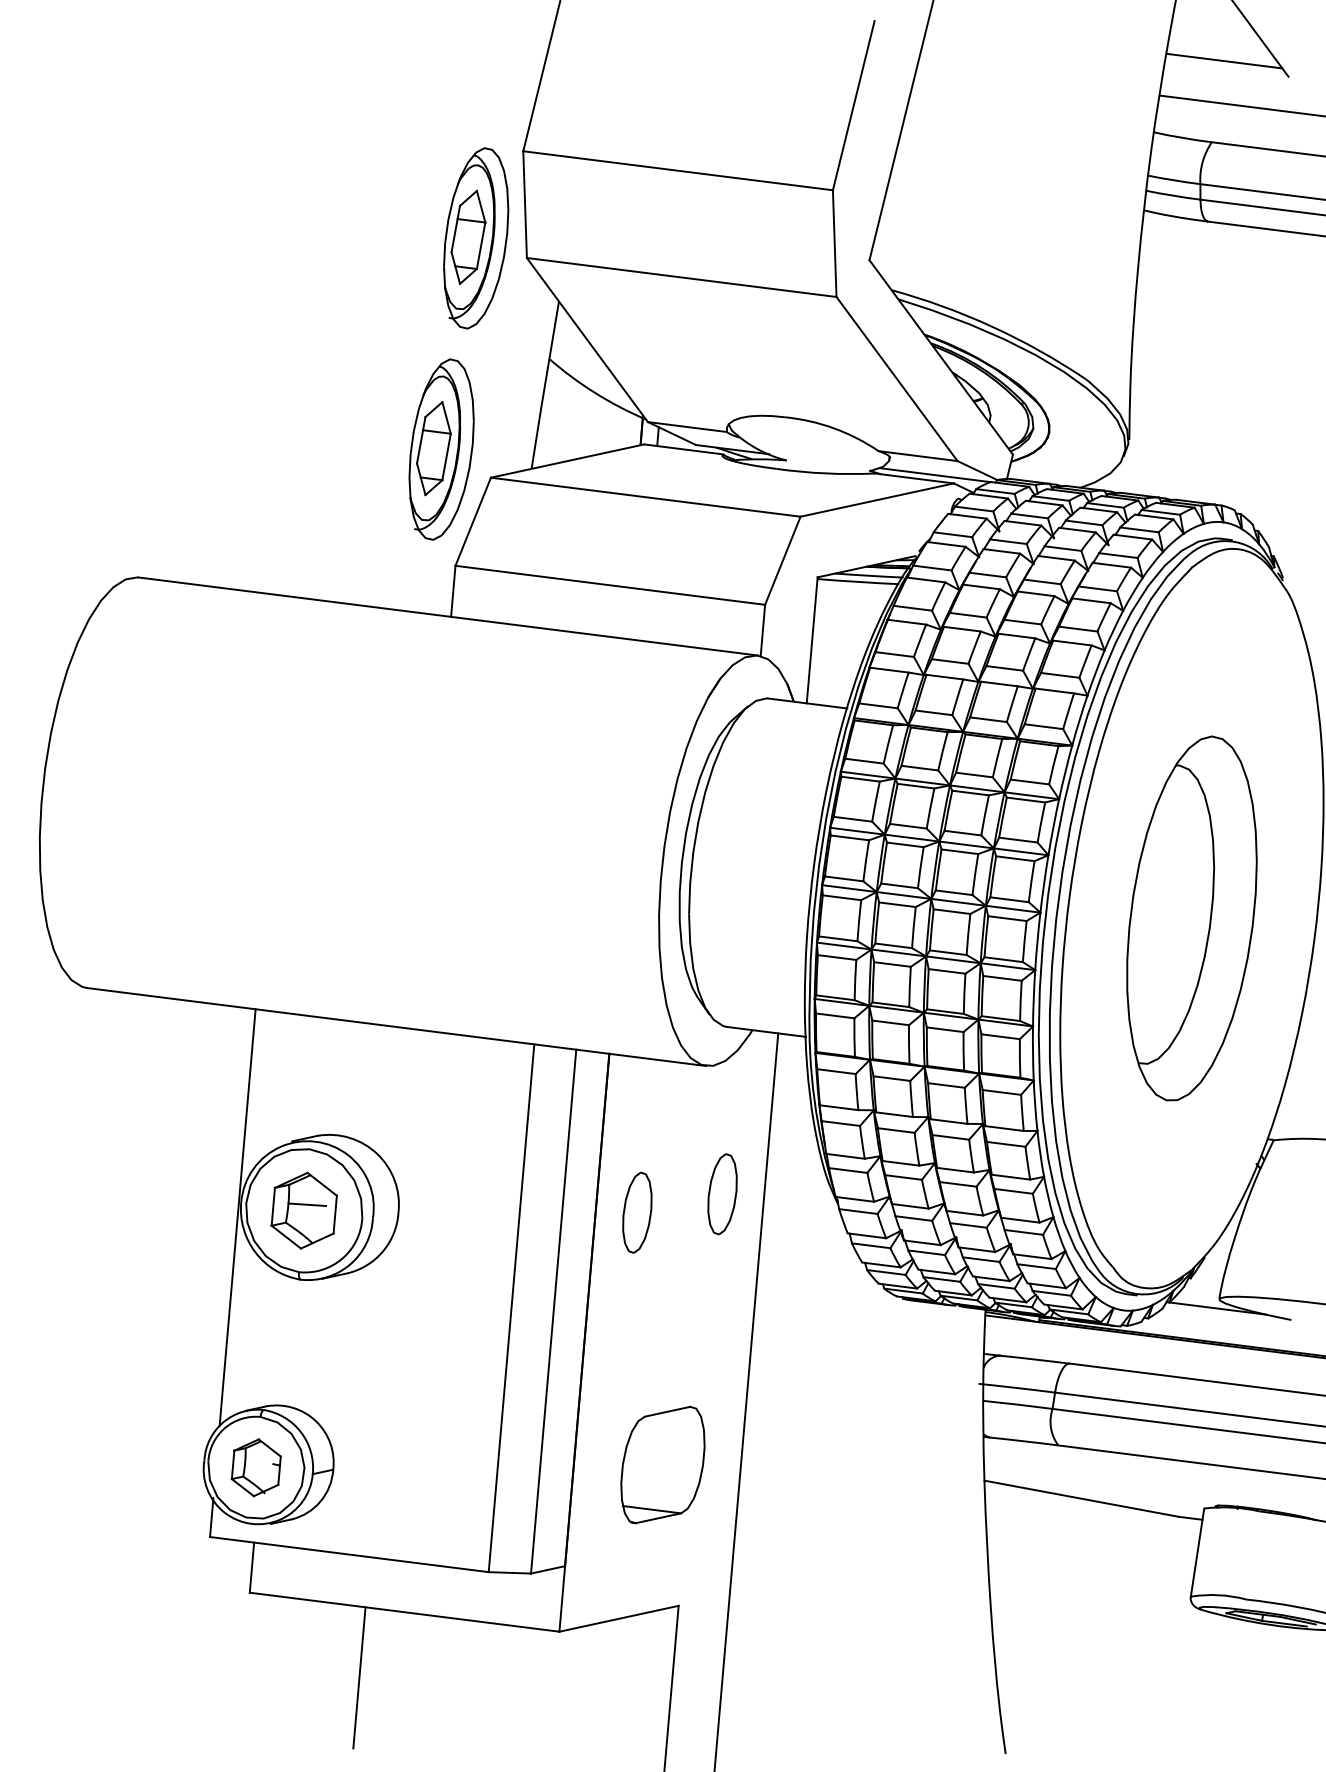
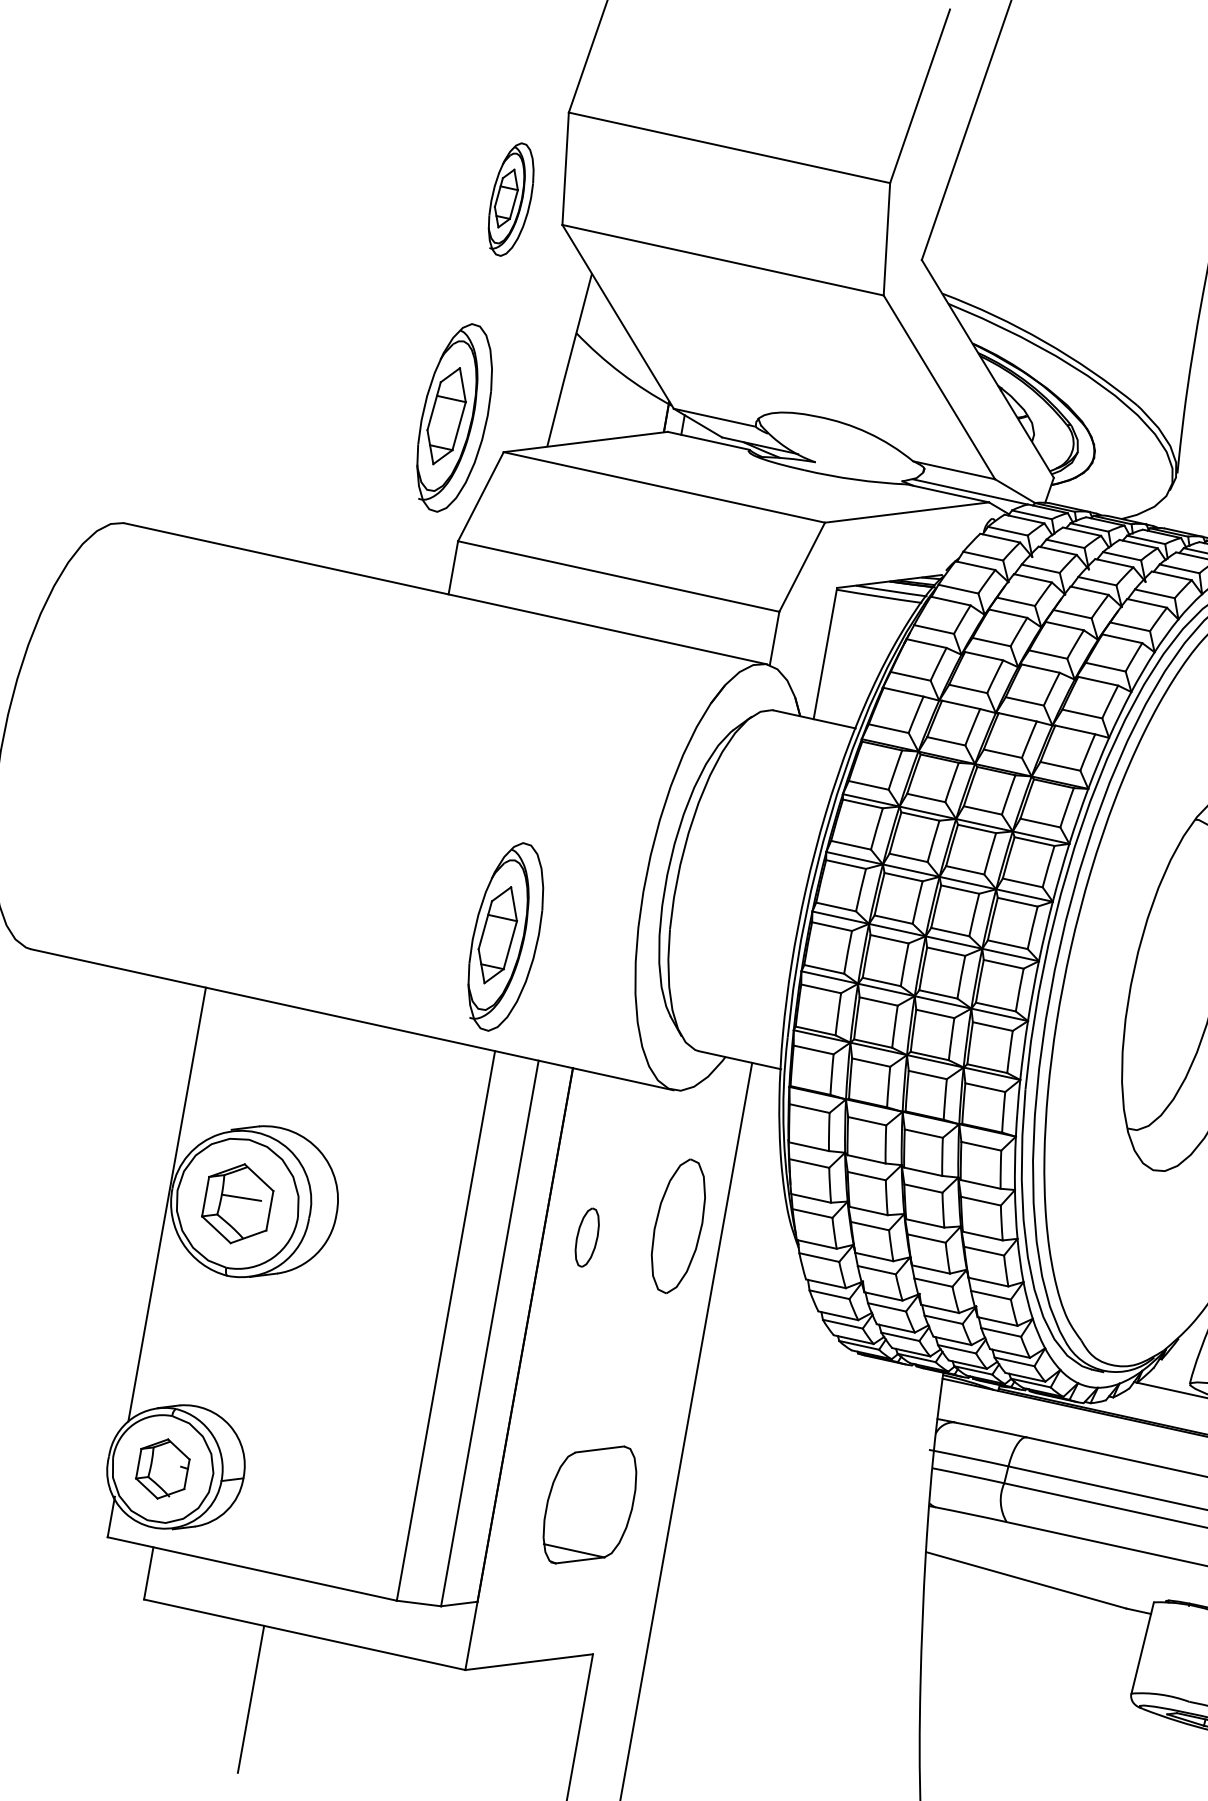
part: (476, 238) -> (511, 199), size x0.6
part: (534, 935) -> (505, 936), added
part: (722, 1194) -> (678, 1226), size x1.6
part: (637, 1212) -> (587, 1237), size x0.7

